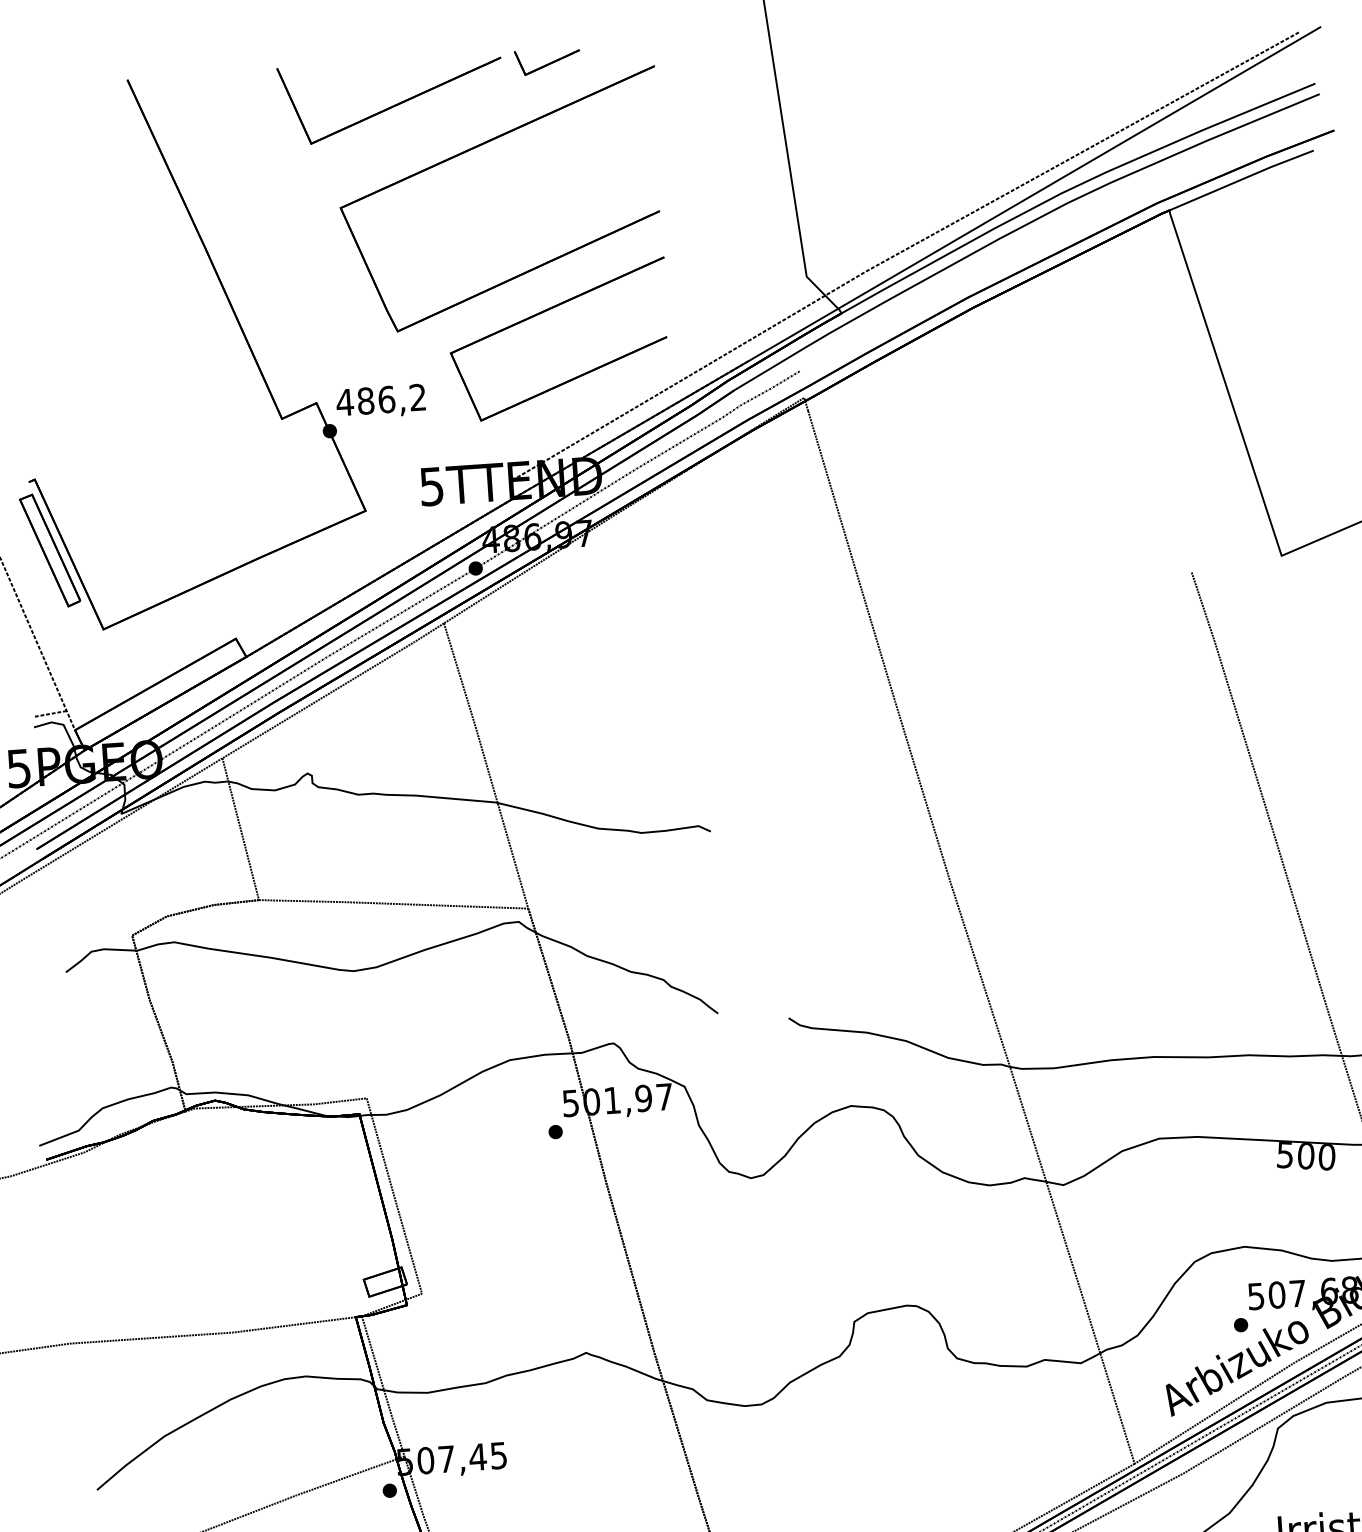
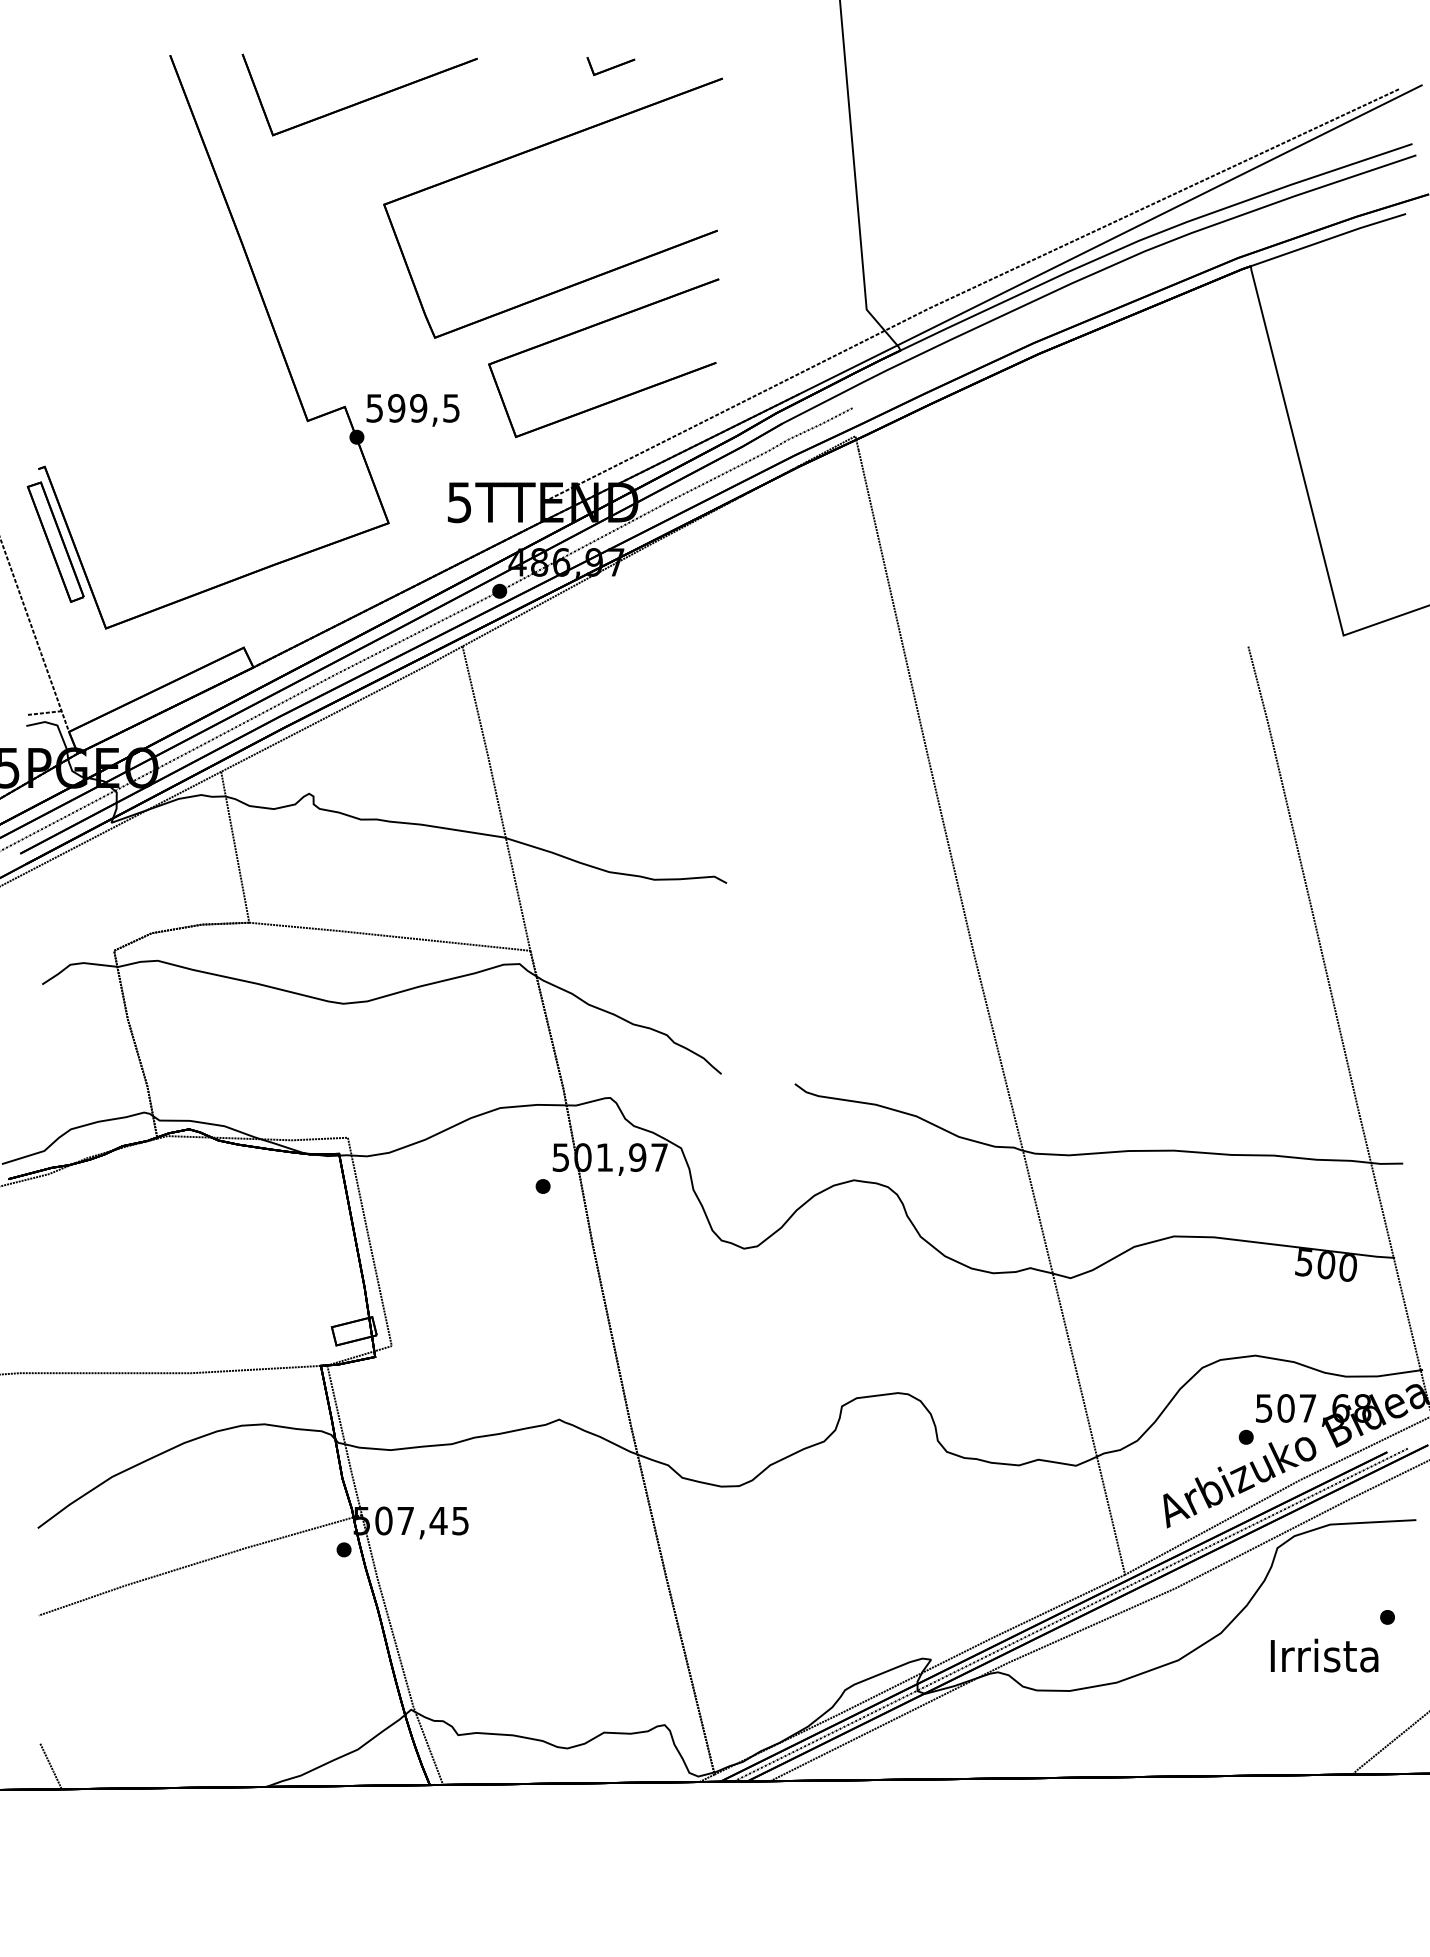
part: (547, 61) -> (610, 66), size x0.7
part: (394, 104) -> (362, 100), moved
text: (380, 400) -> (412, 408), 486,2 -> 599,5

